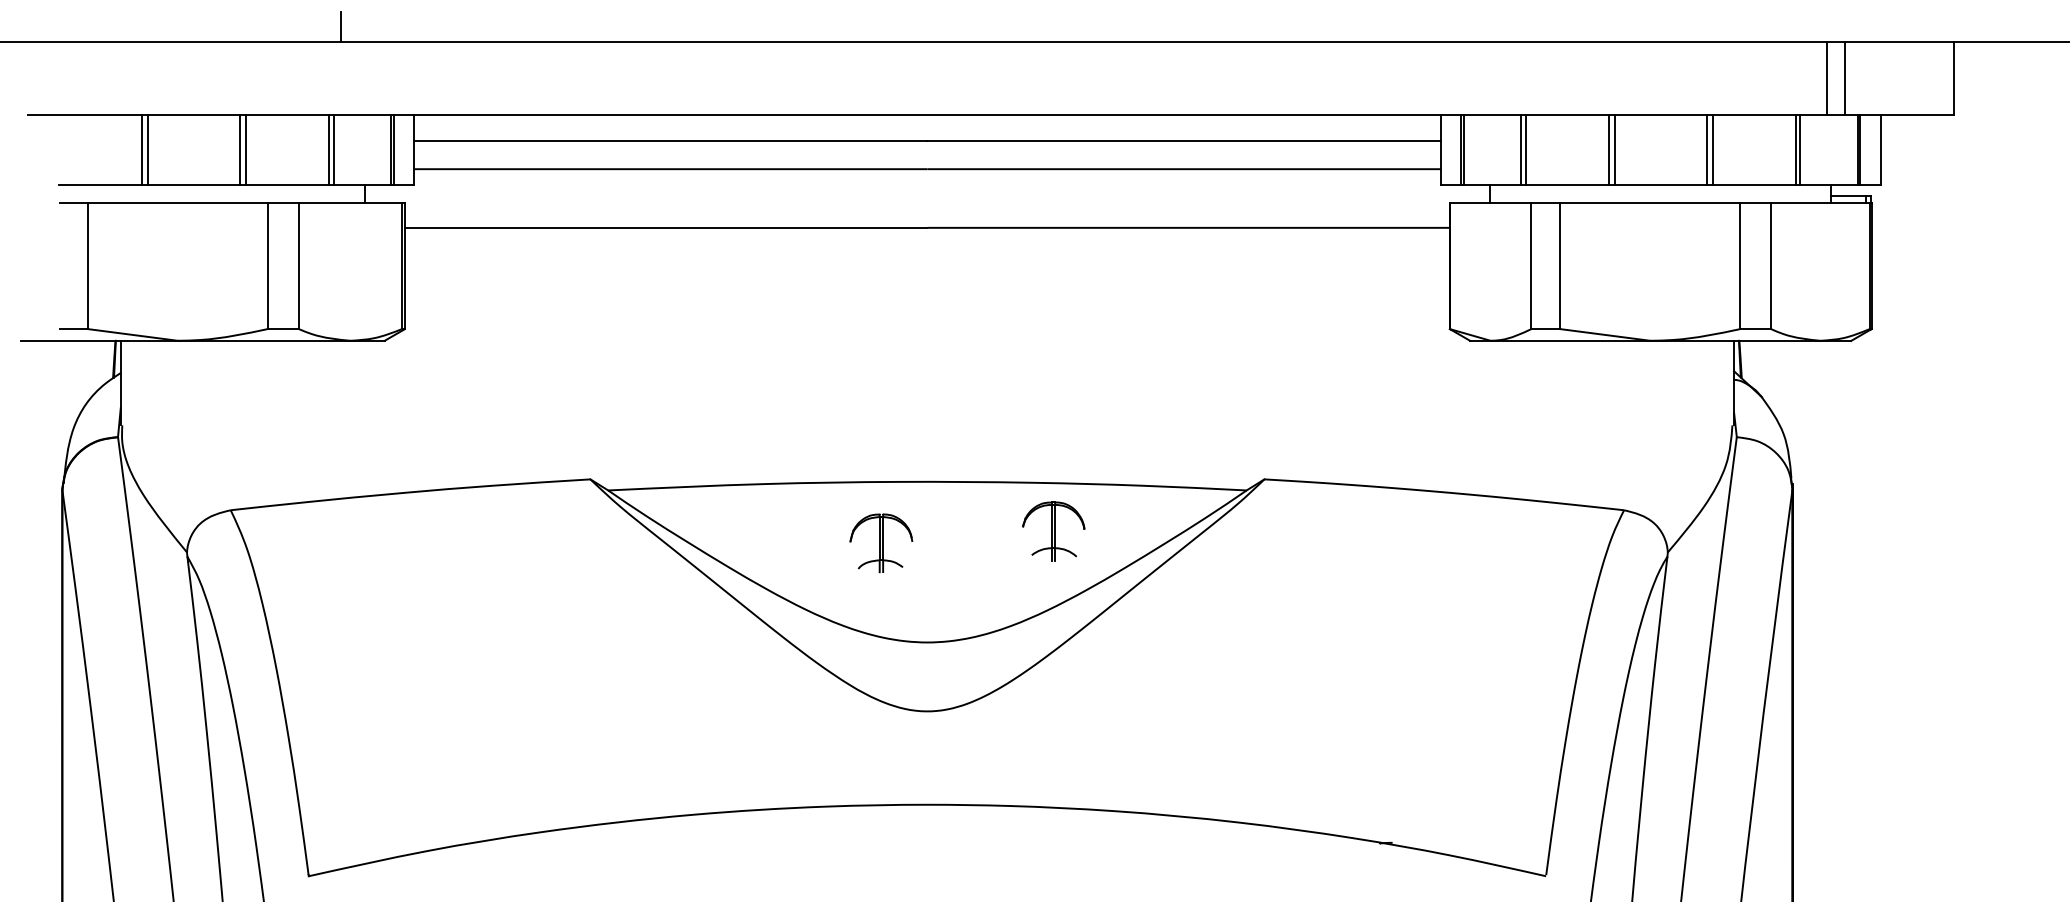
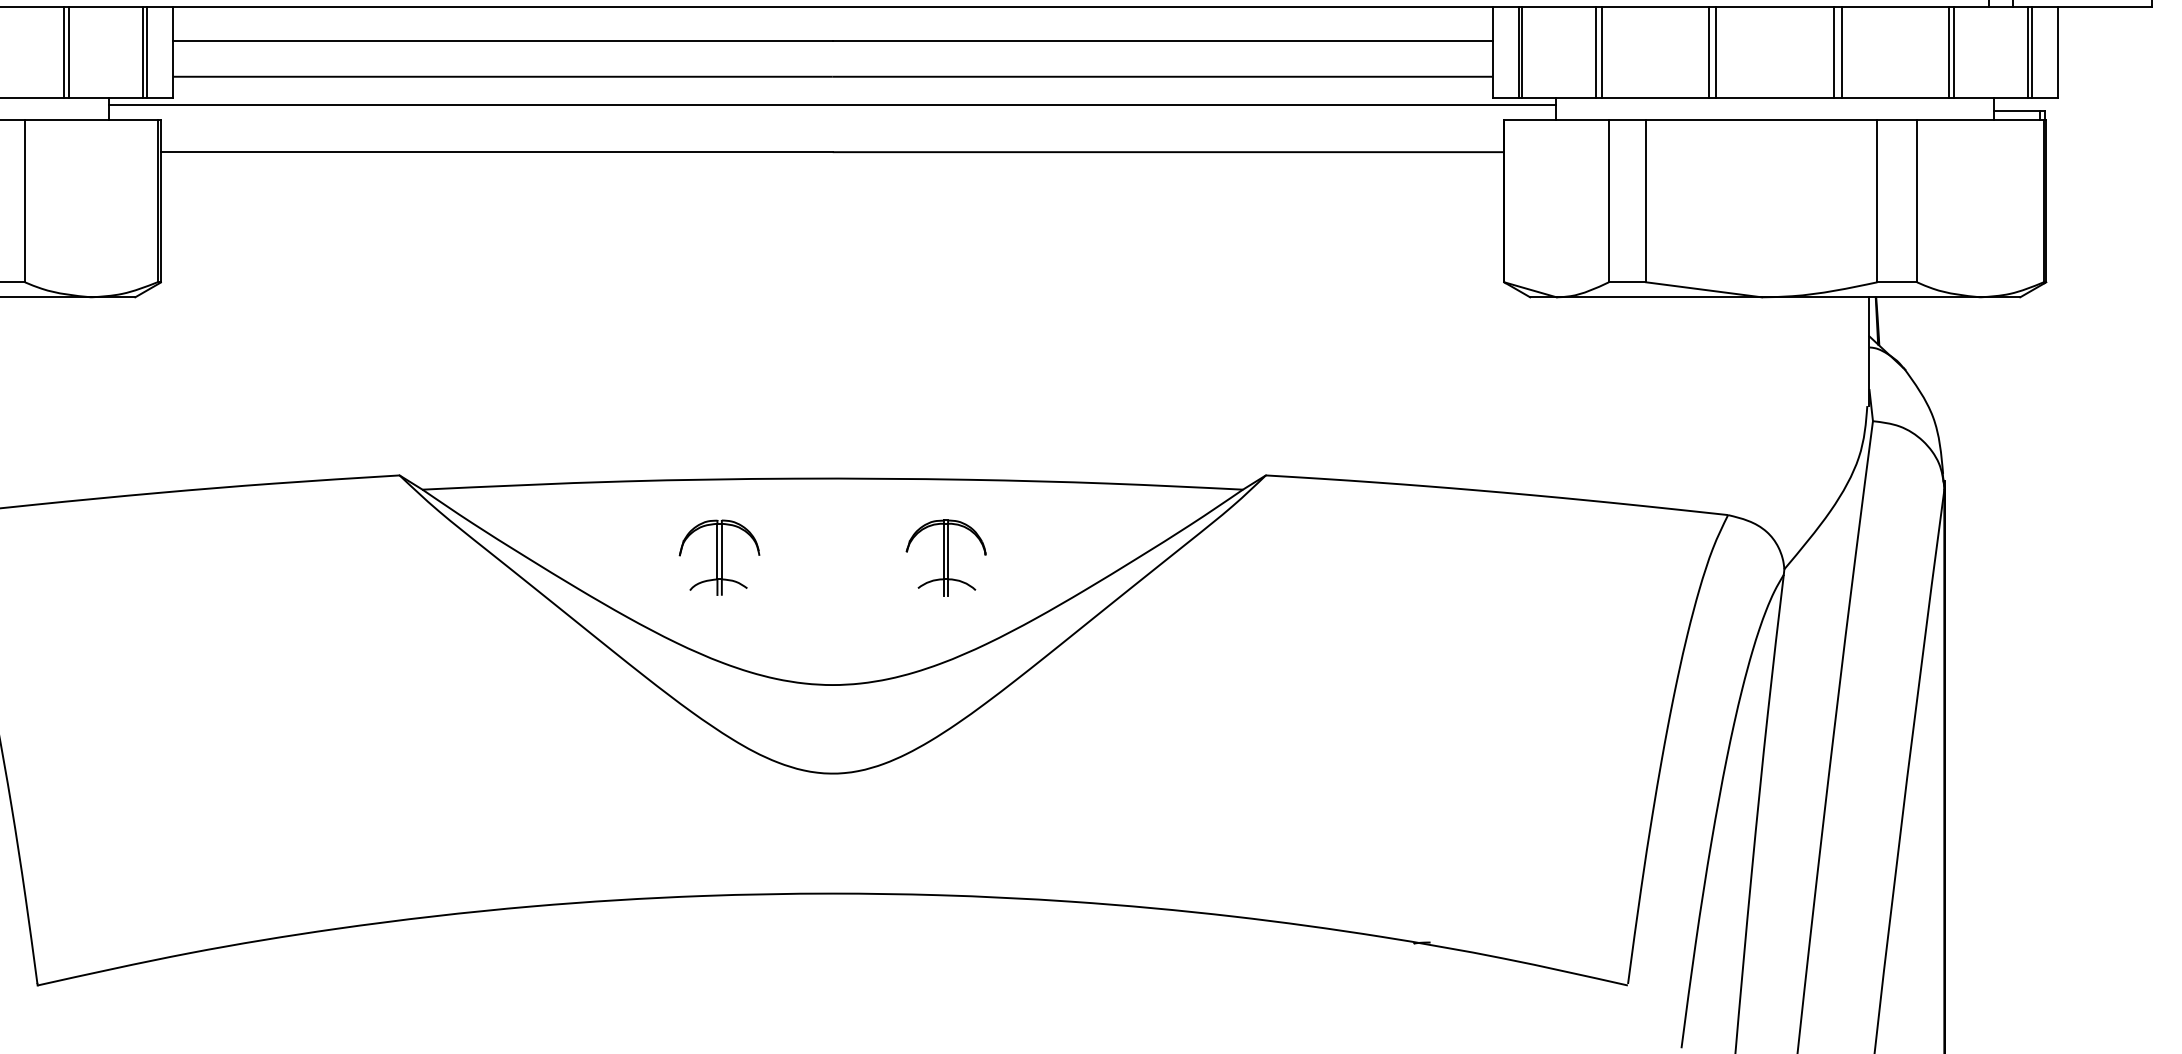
line: (927, 191) -> (832, 105), added
part: (1053, 531) -> (945, 557), moved
part: (881, 543) -> (719, 557), moved

